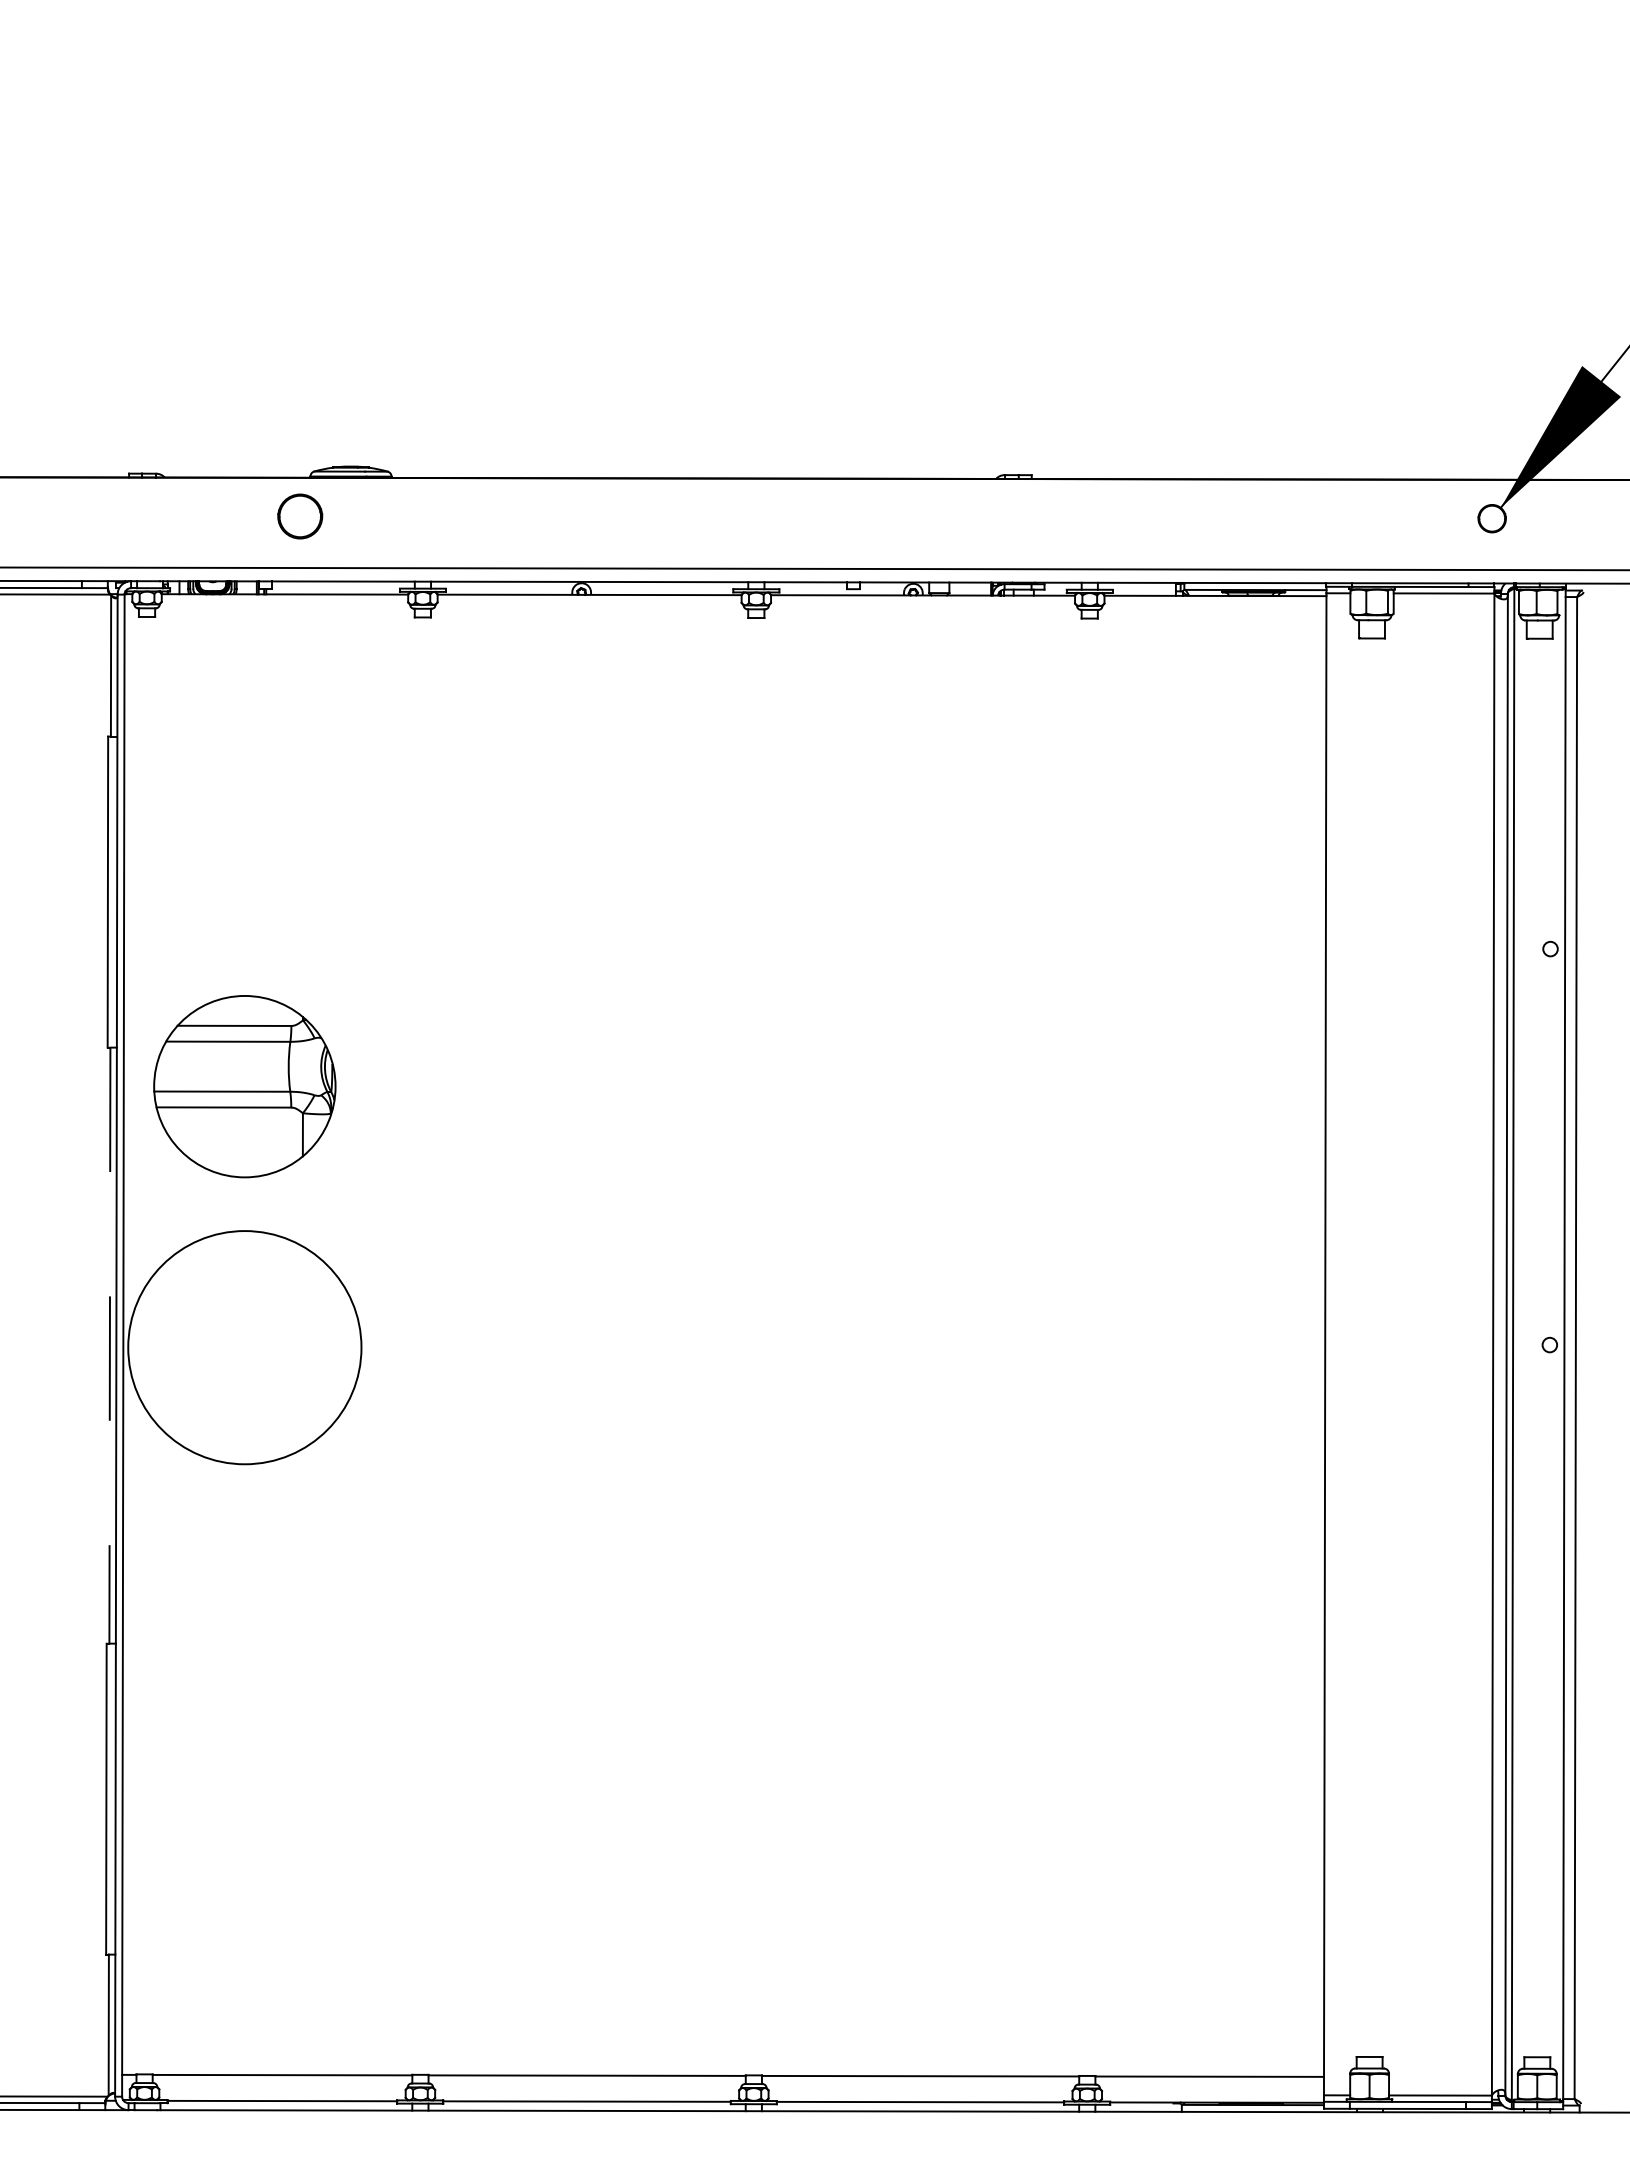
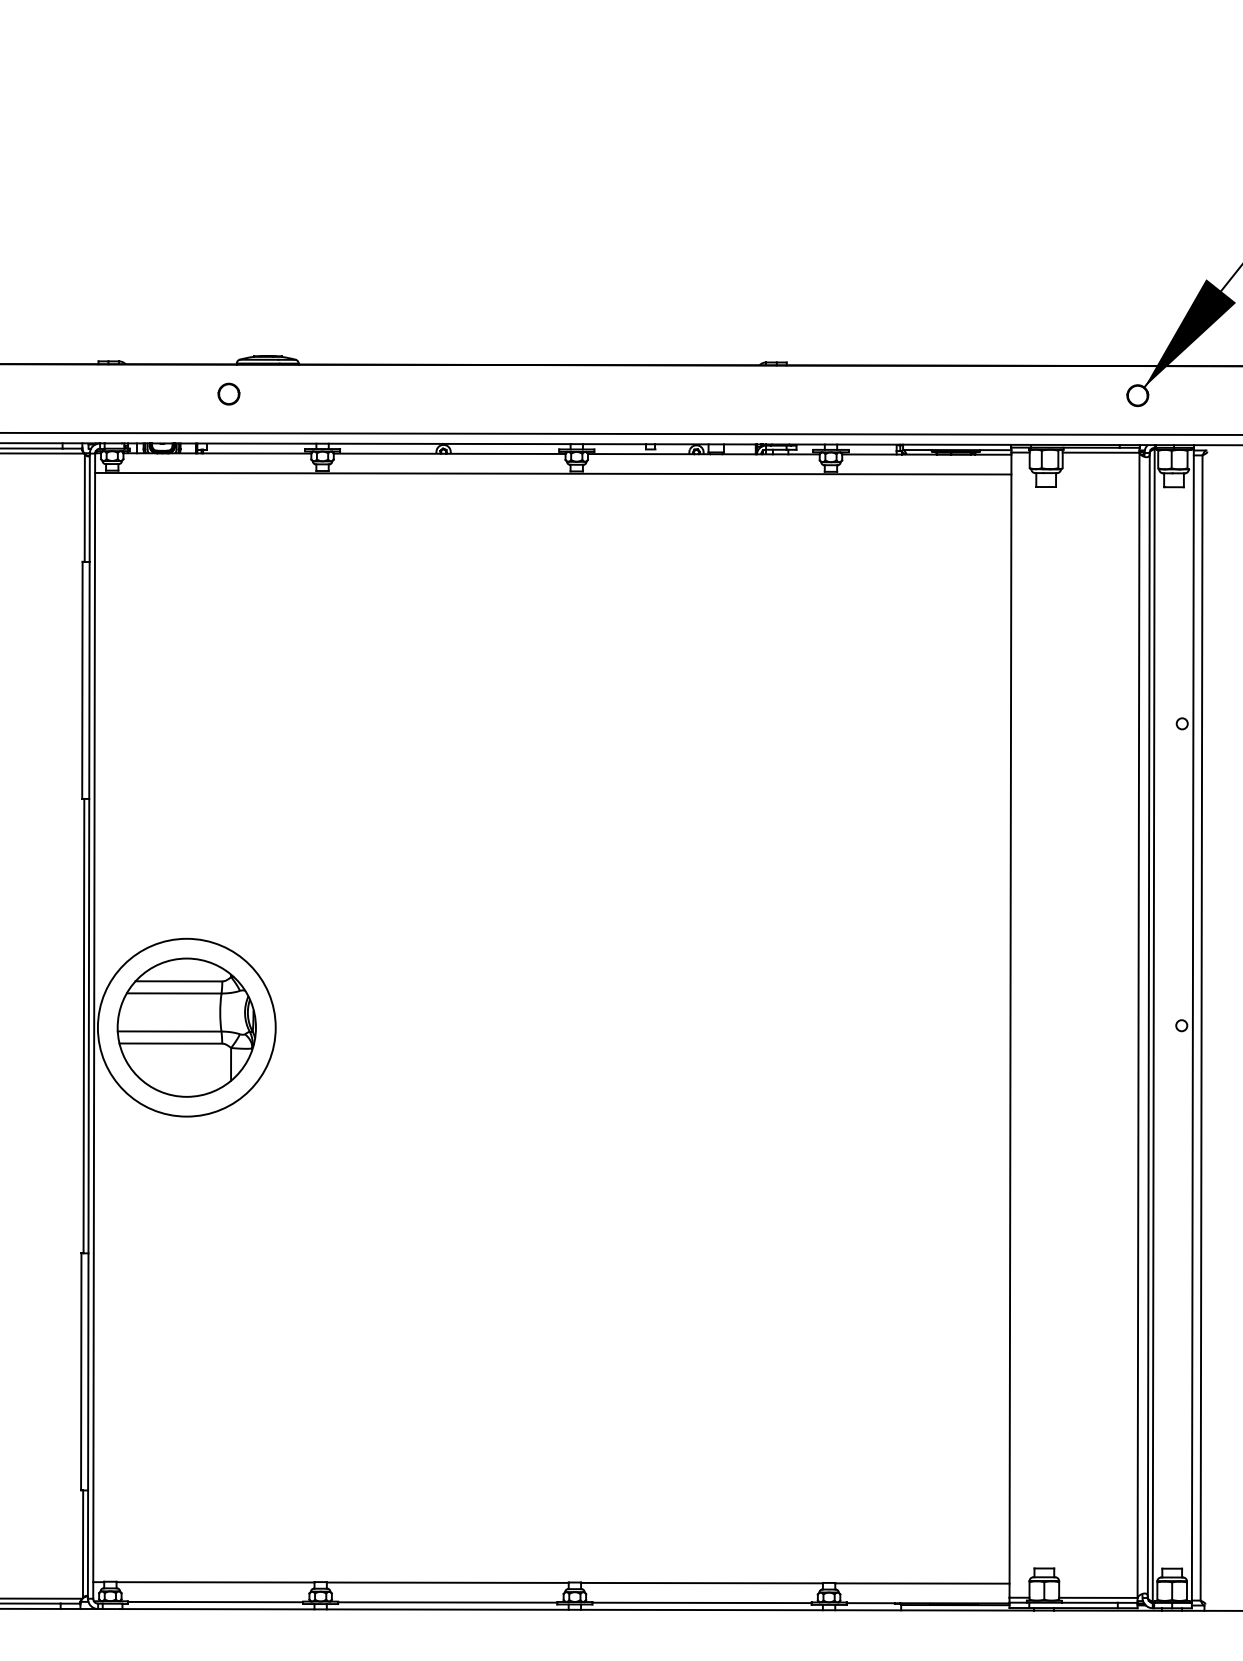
circle: (299, 516) -> (228, 394), size x0.62
line: (725, 621) -> (553, 474), added
part: (244, 1086) -> (186, 1027), moved
line: (109, 1346) -> (83, 1026), dashed -> solid

